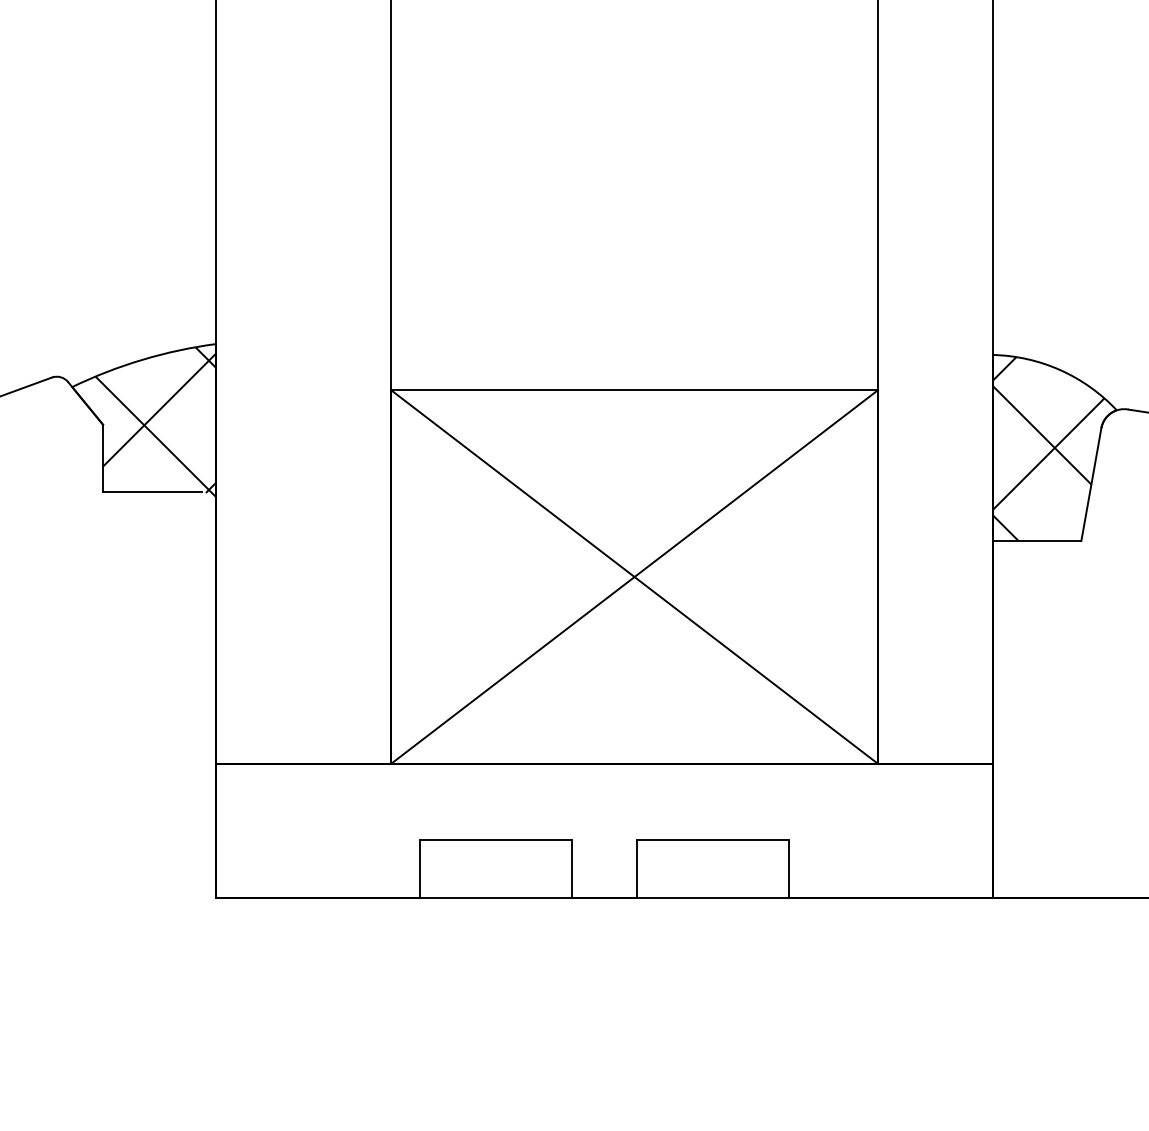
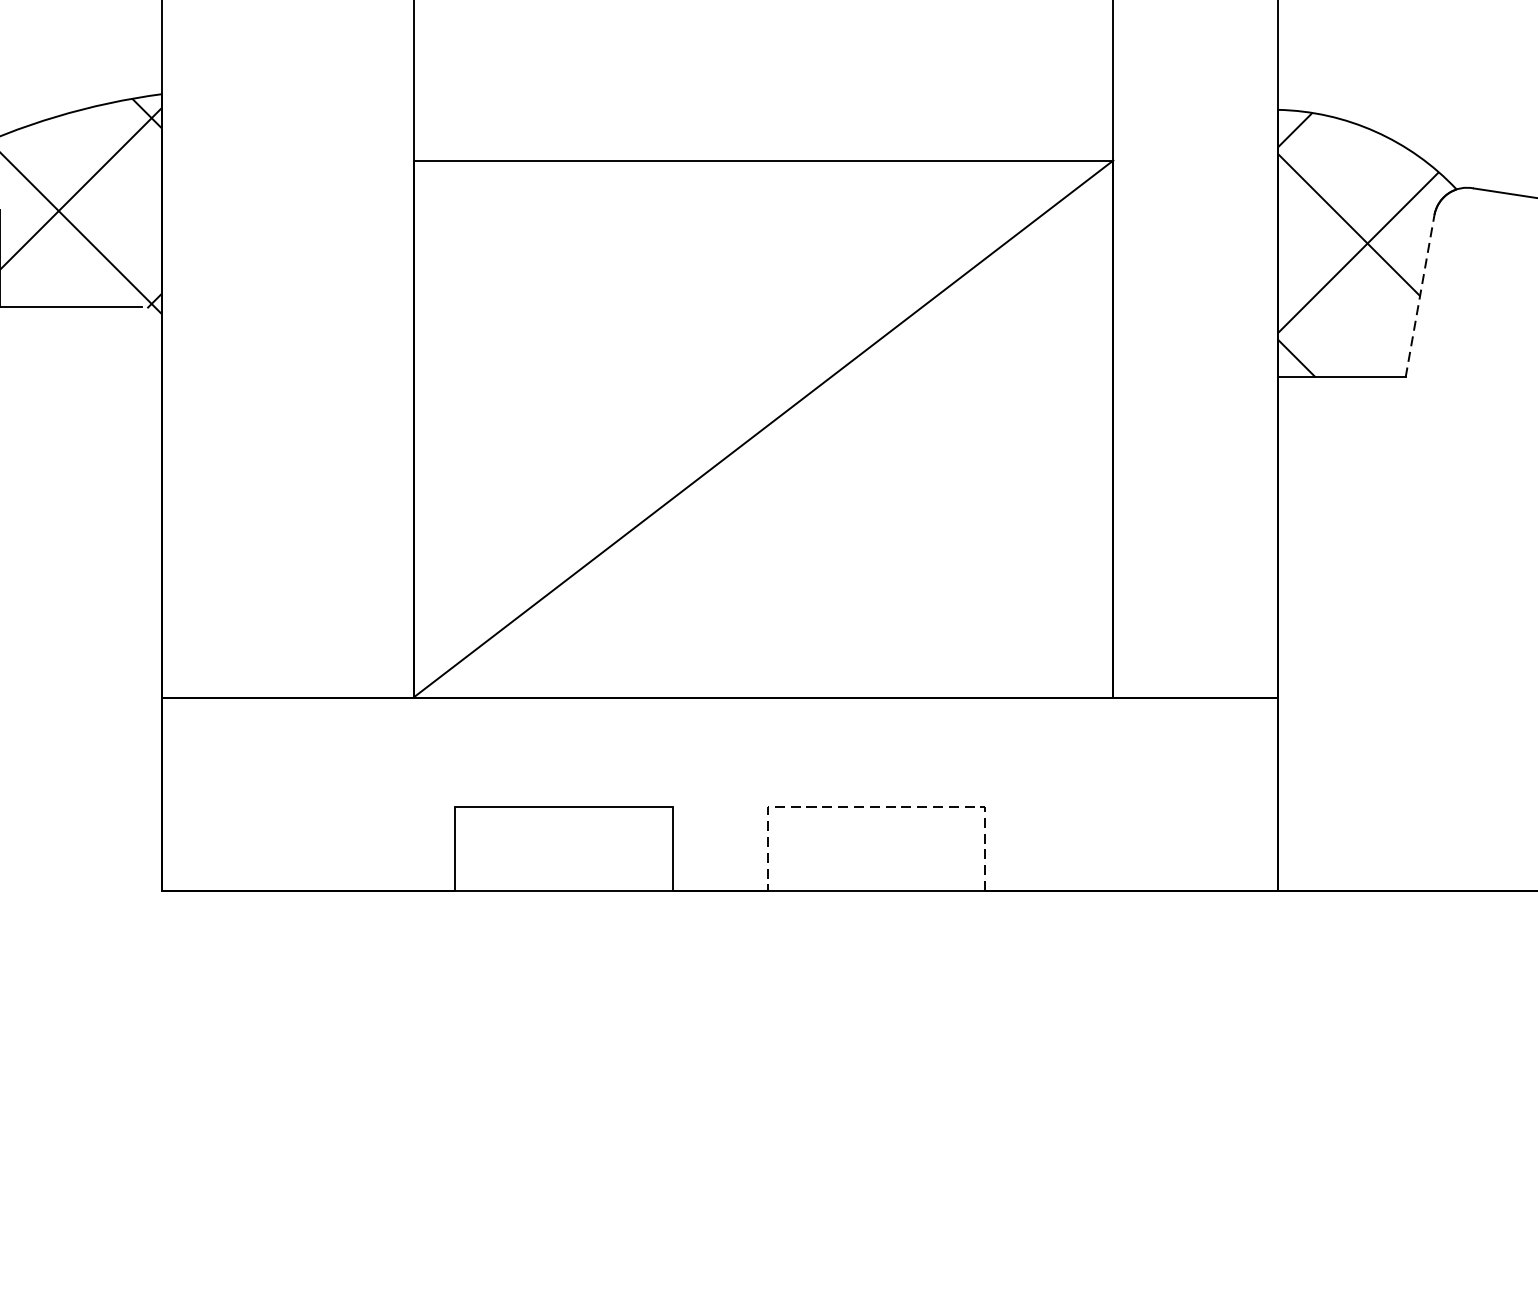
line: (1091, 484) -> (1420, 296), solid -> dashed
line: (634, 576) -> (763, 428), removed
line: (713, 839) -> (876, 806), solid -> dashed

